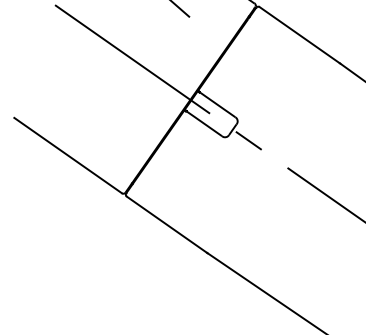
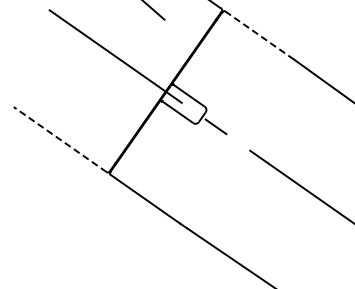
line: (300, 34) -> (260, 35), solid -> dashed
line: (68, 155) -> (60, 139), solid -> dashed

